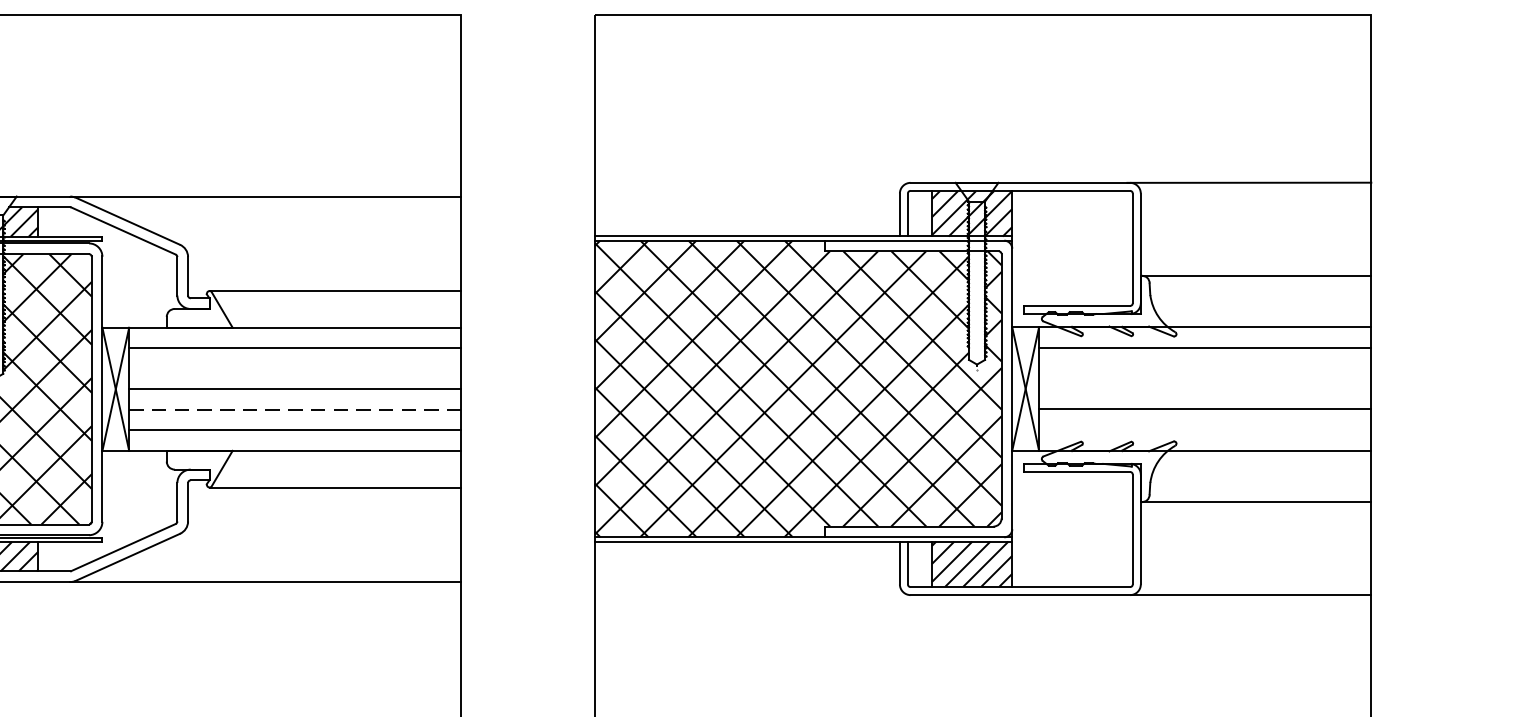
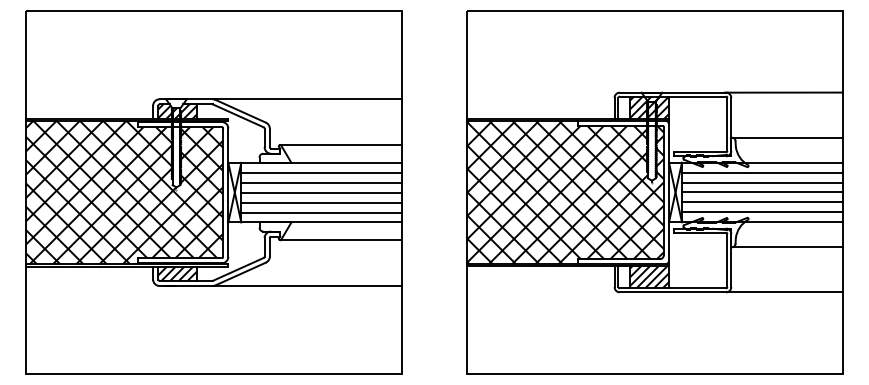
line: (294, 368) -> (321, 182), added
line: (1203, 368) -> (761, 182), added
line: (1203, 388) -> (761, 192), added
line: (296, 409) -> (322, 202), dashed -> solid
line: (1203, 430) -> (761, 212), added

